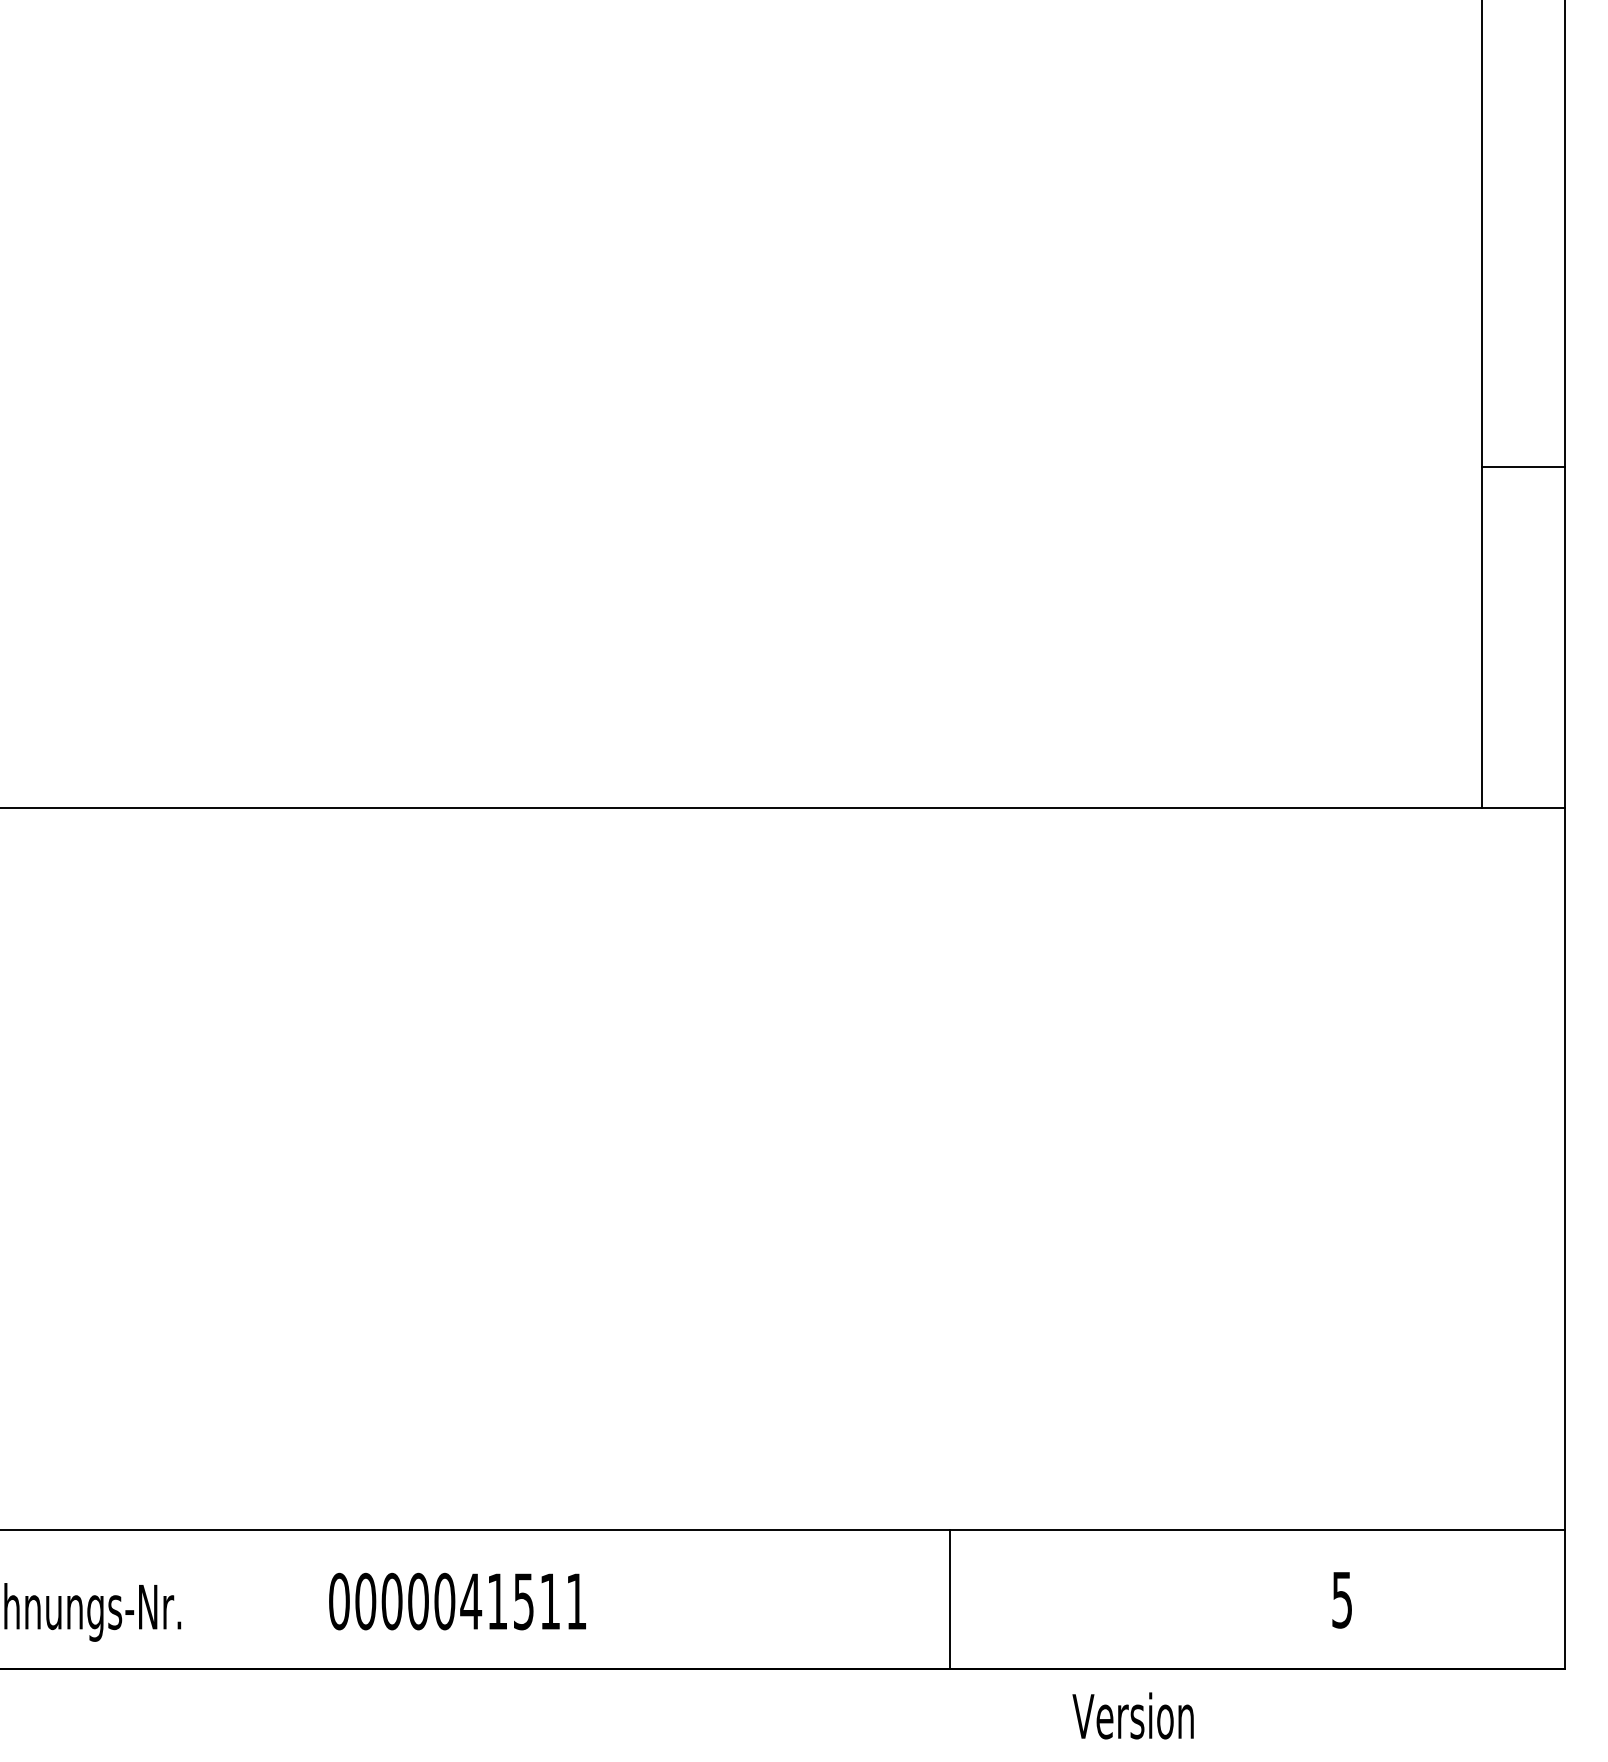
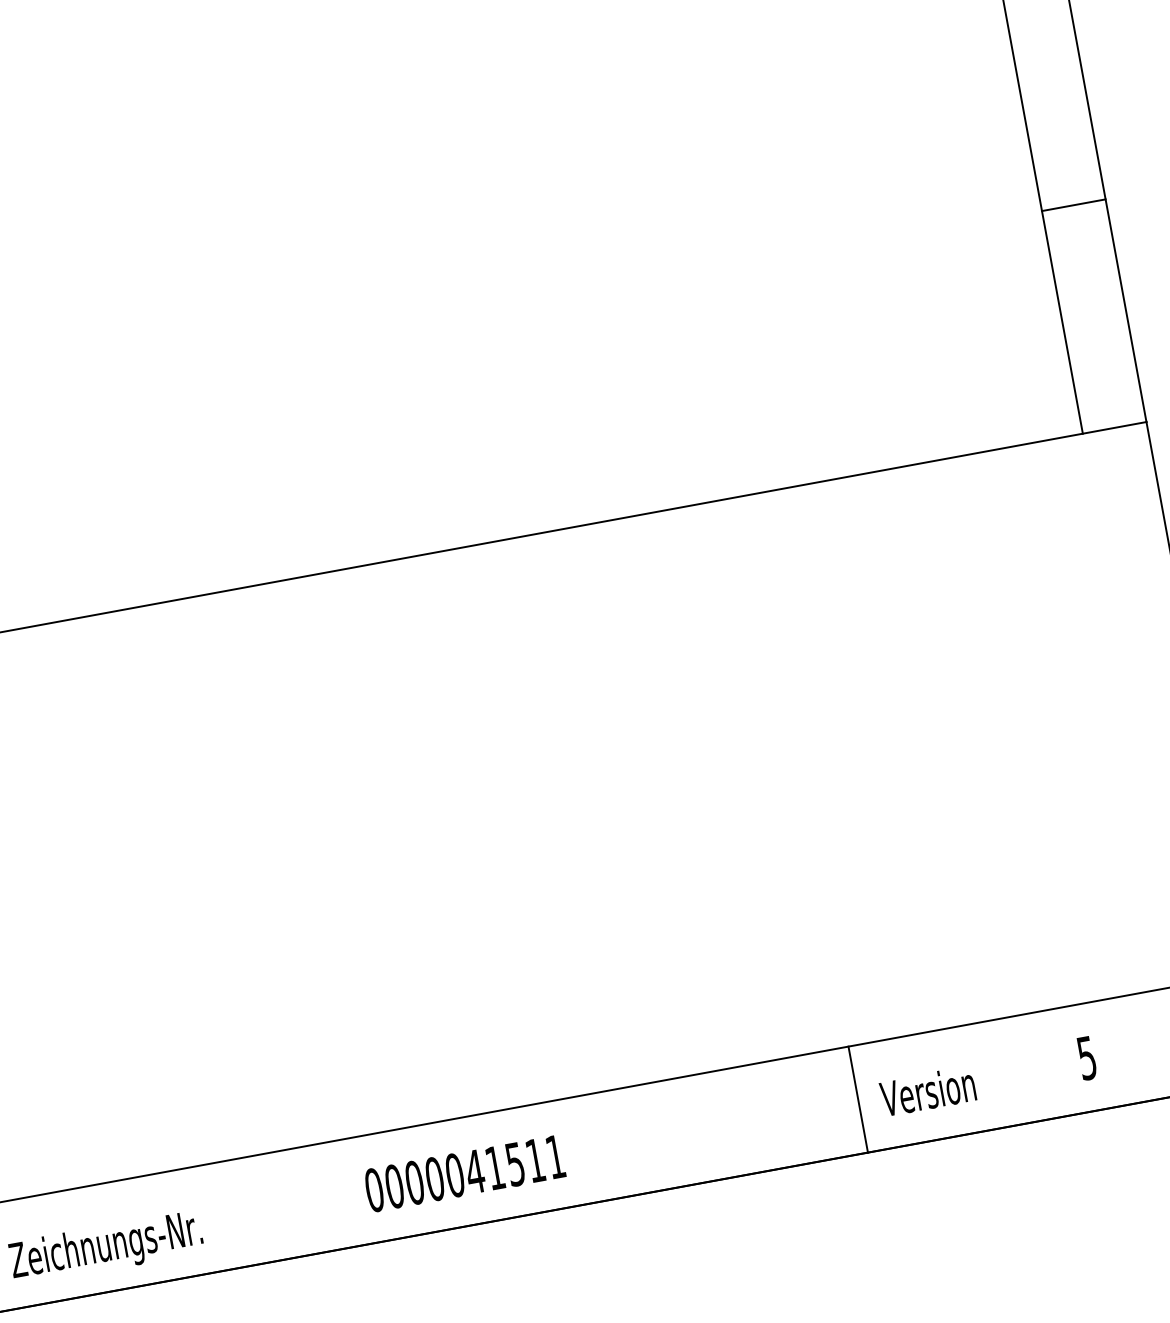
line: (1523, 467) -> (1073, 205), moved
line: (949, 1598) -> (857, 1099), moved
text: (457, 1601) -> (464, 1173), moved
text: (1132, 1715) -> (927, 1091), moved

